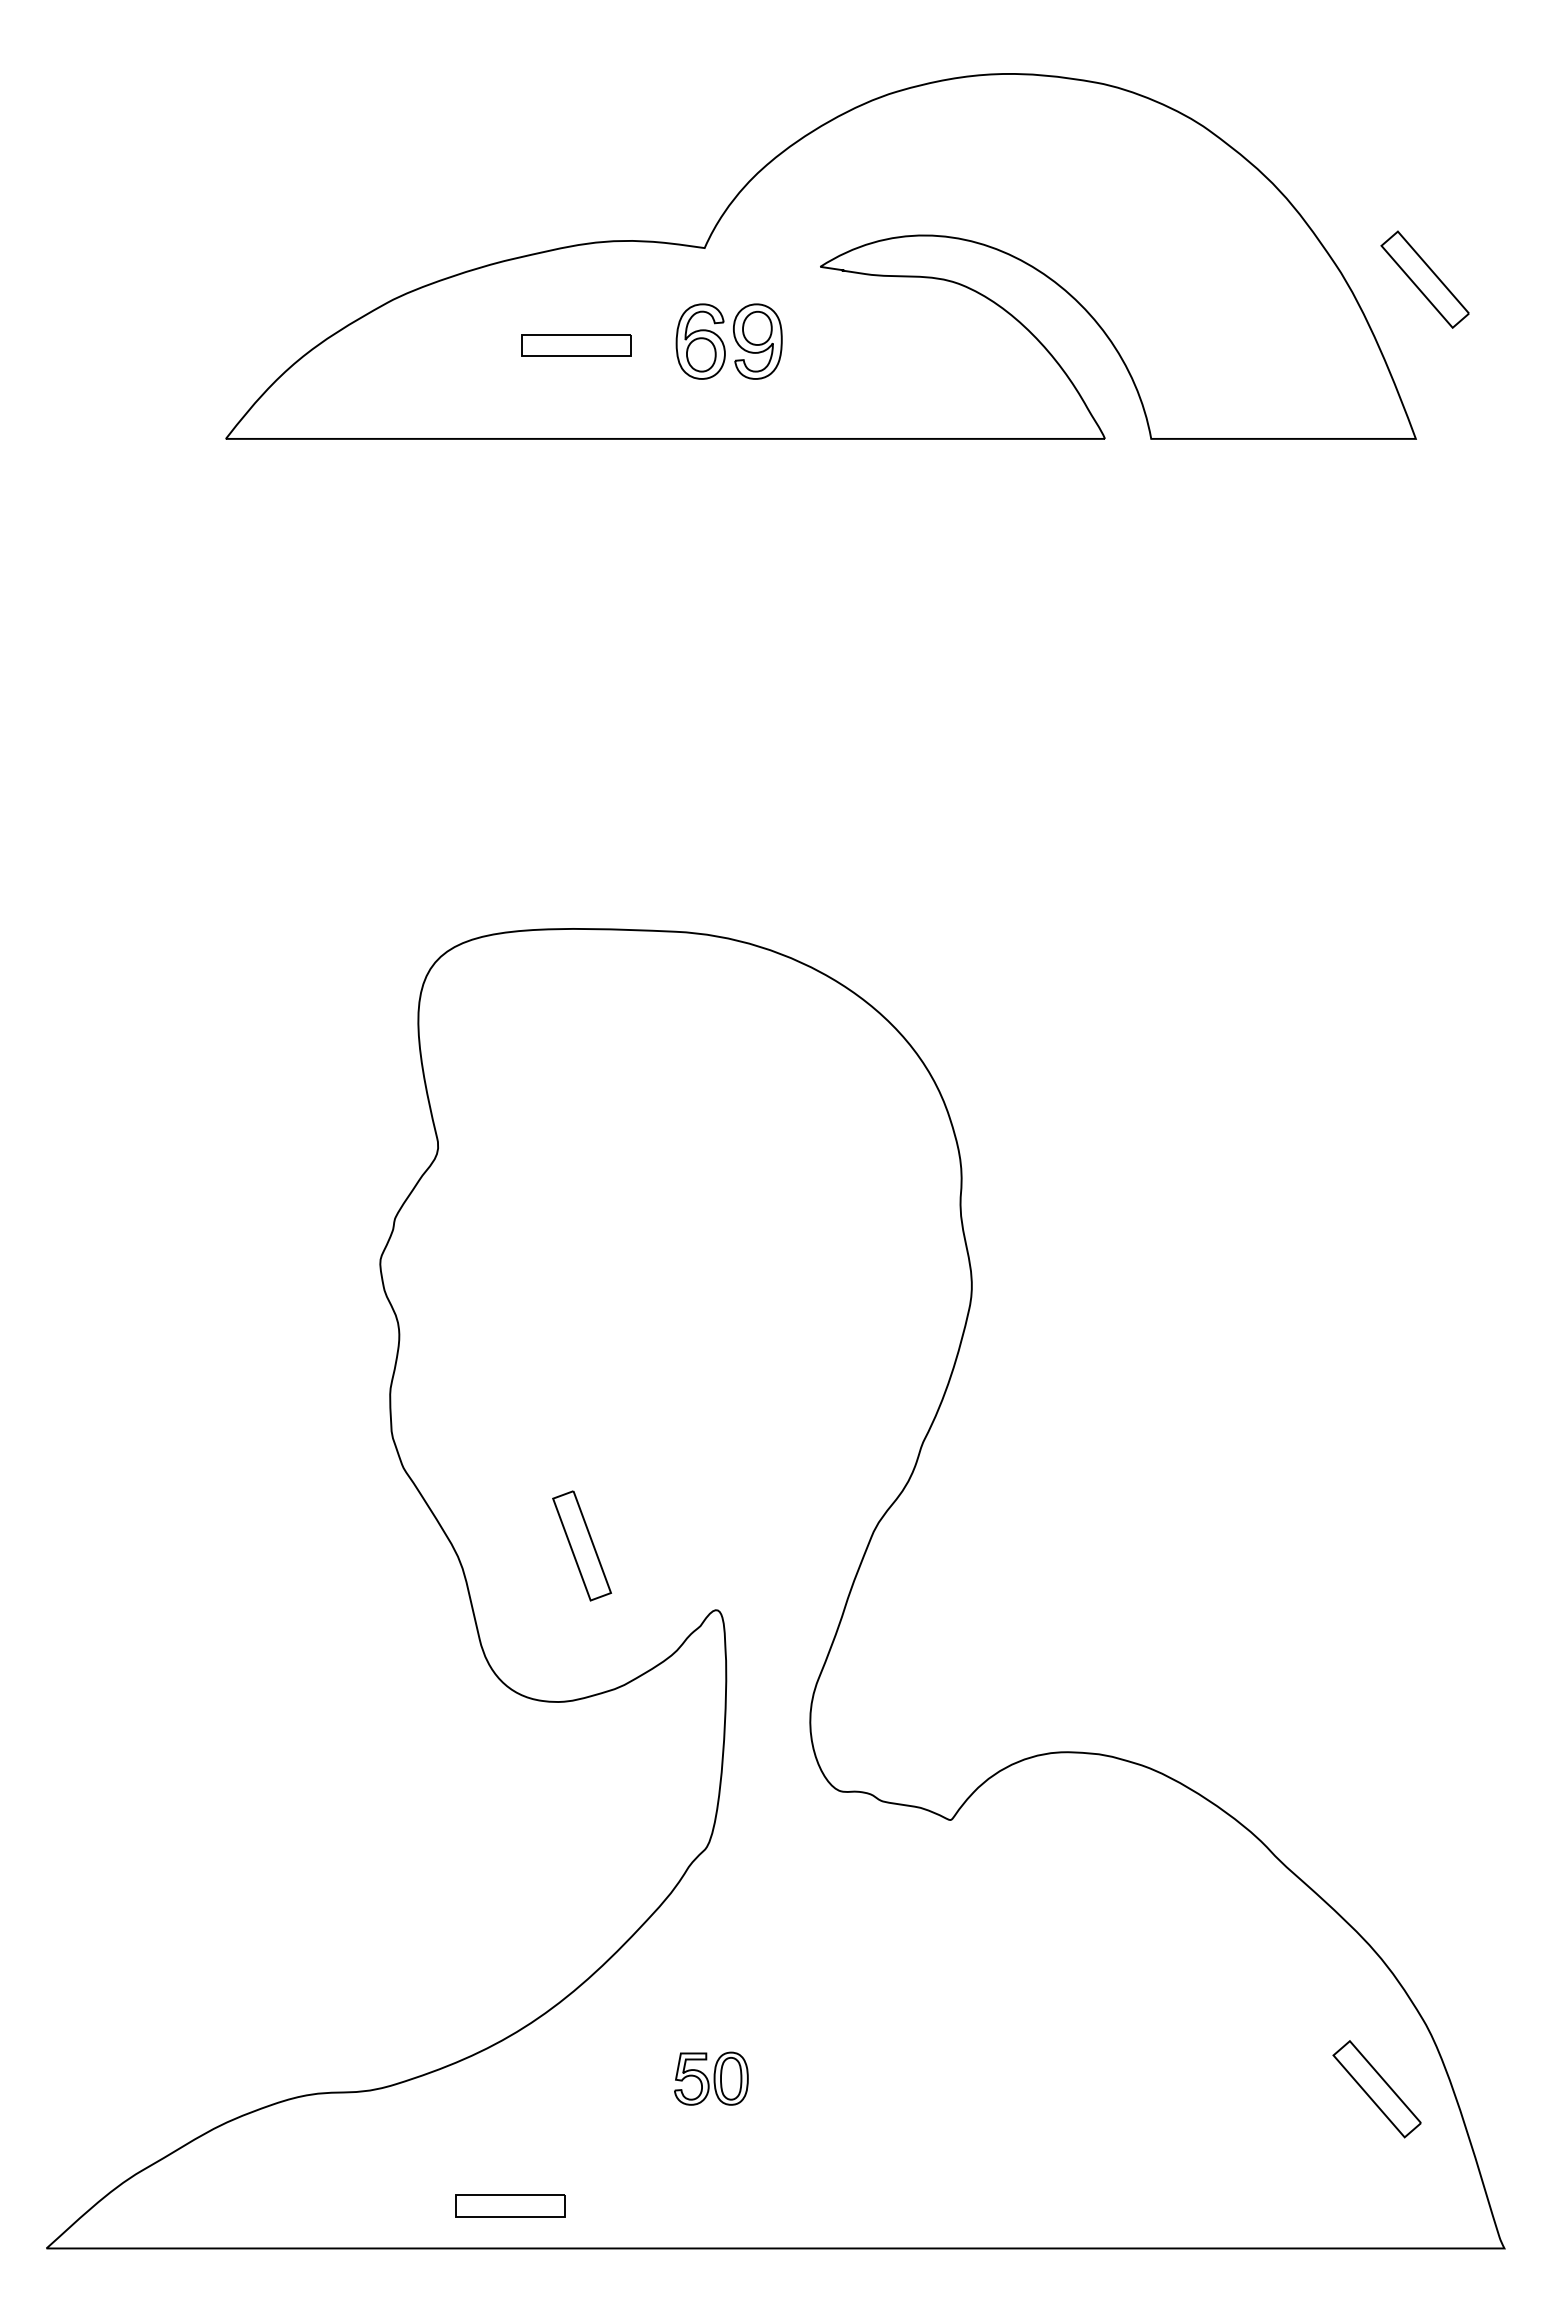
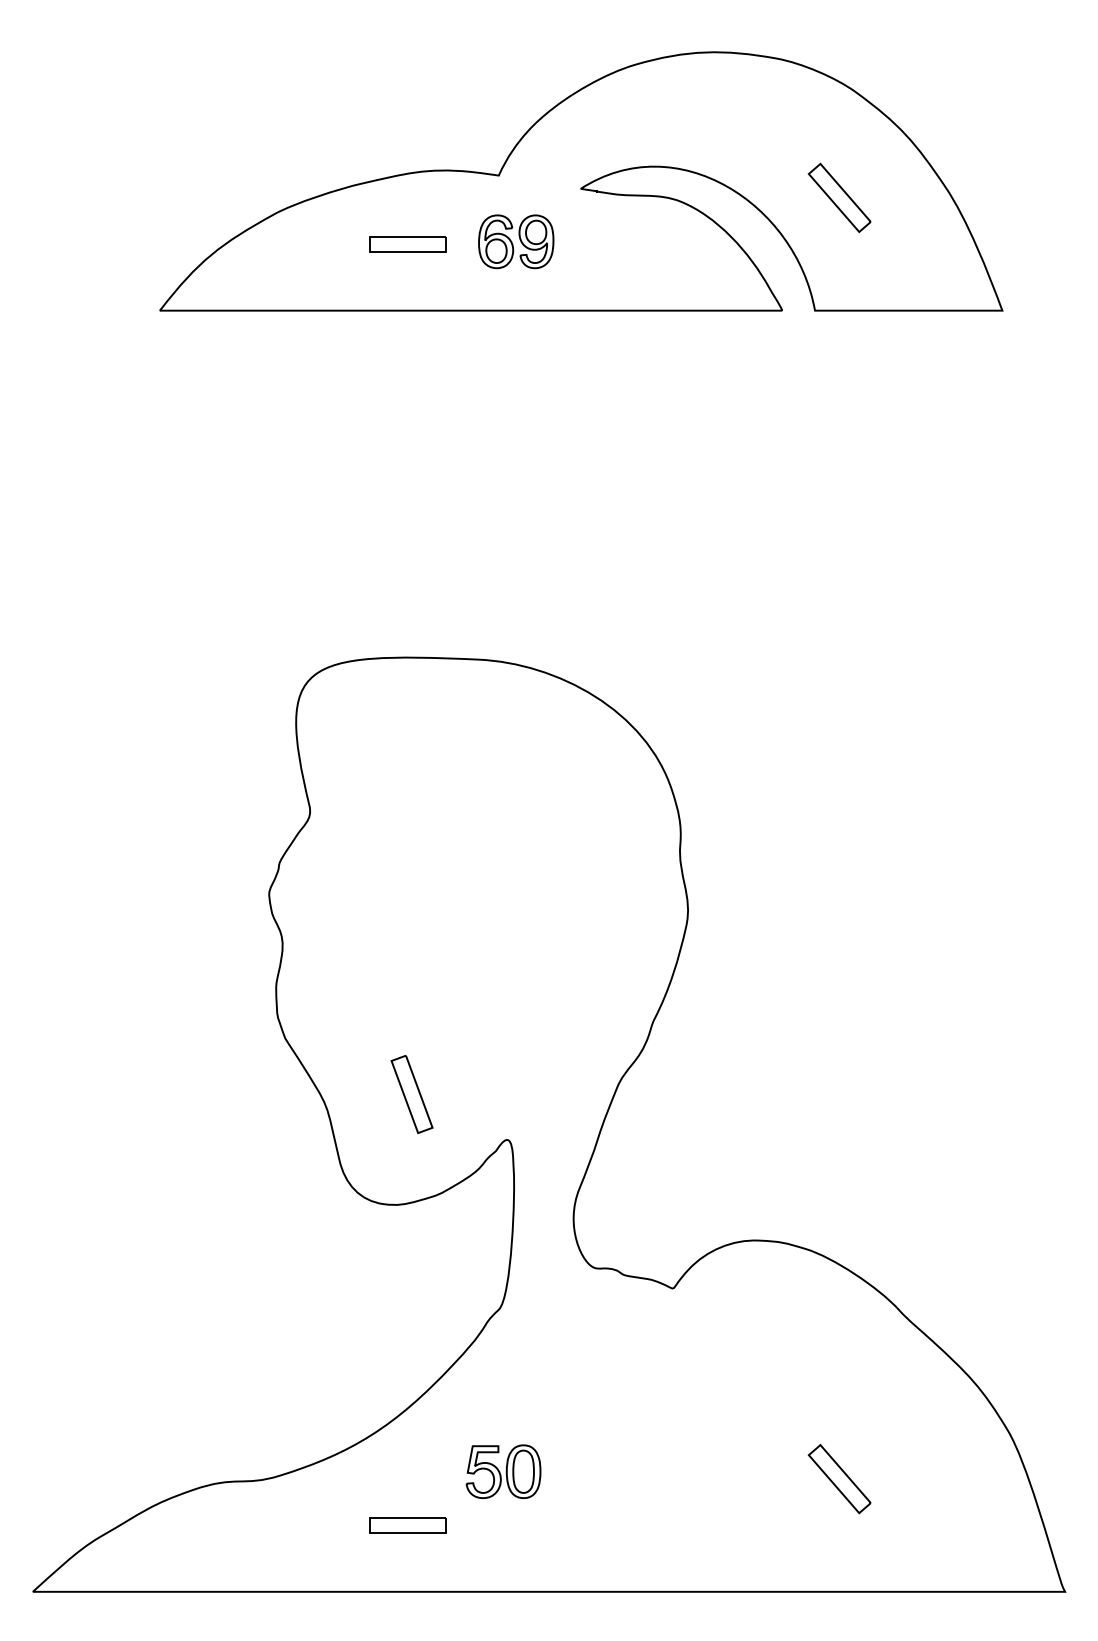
part: (1424, 279) -> (839, 197), moved
part: (711, 2078) -> (503, 1471), size x1.43
part: (1376, 2089) -> (839, 1479), moved
part: (510, 2205) -> (408, 1525), moved

